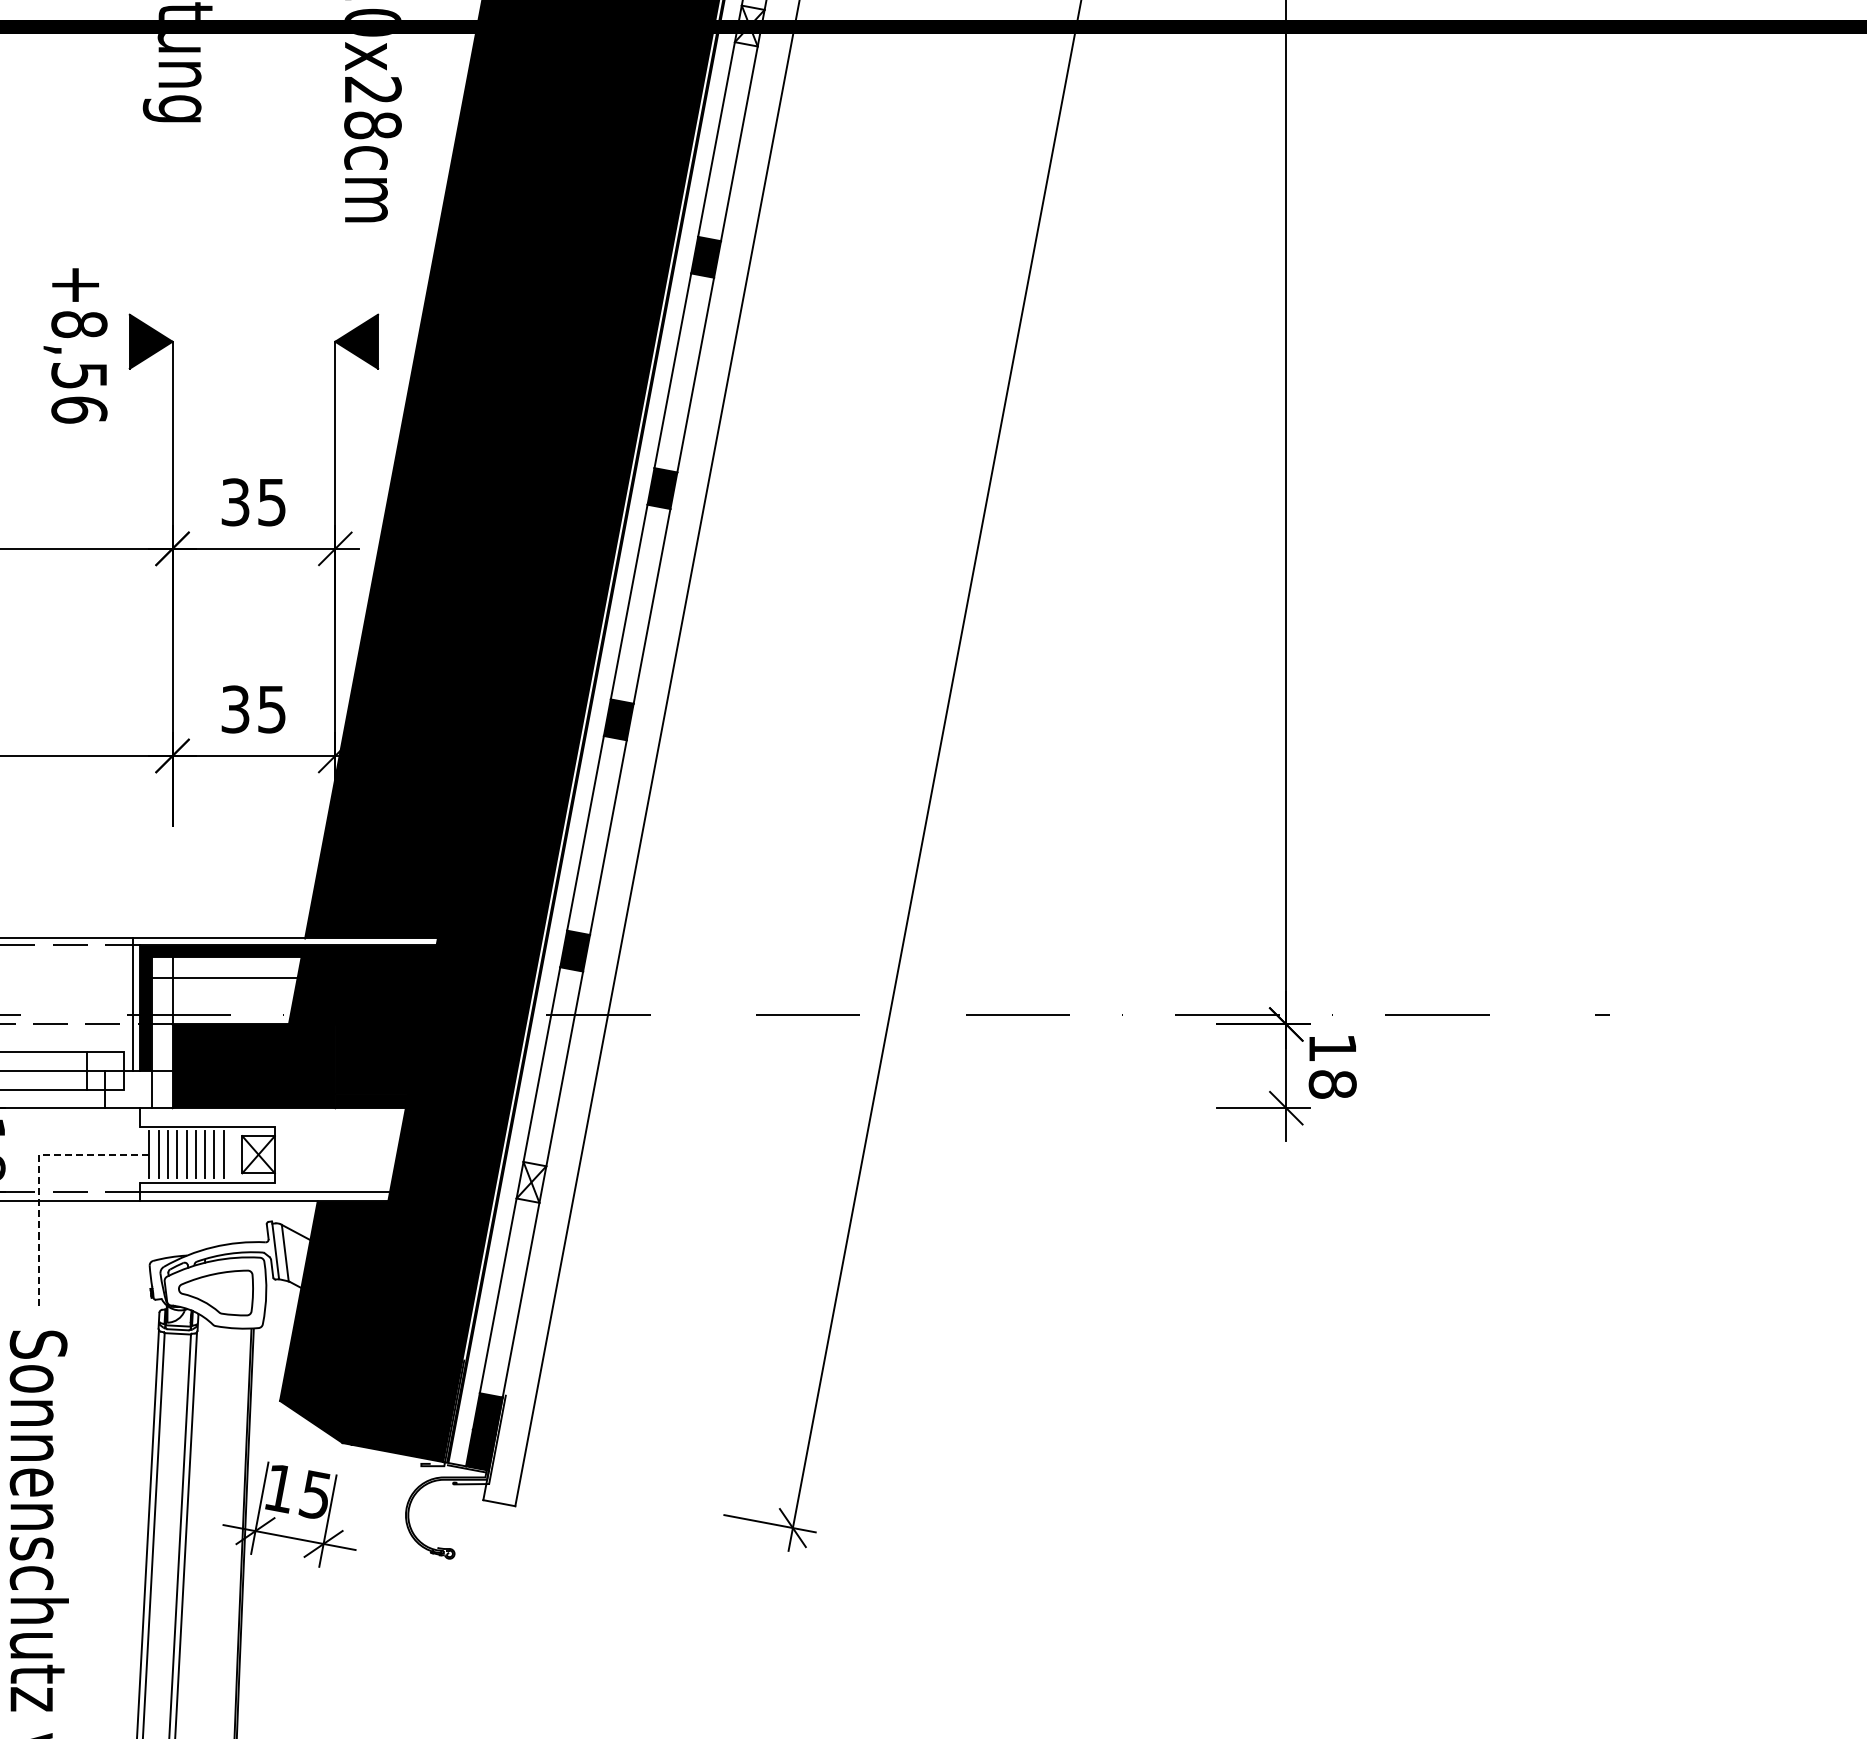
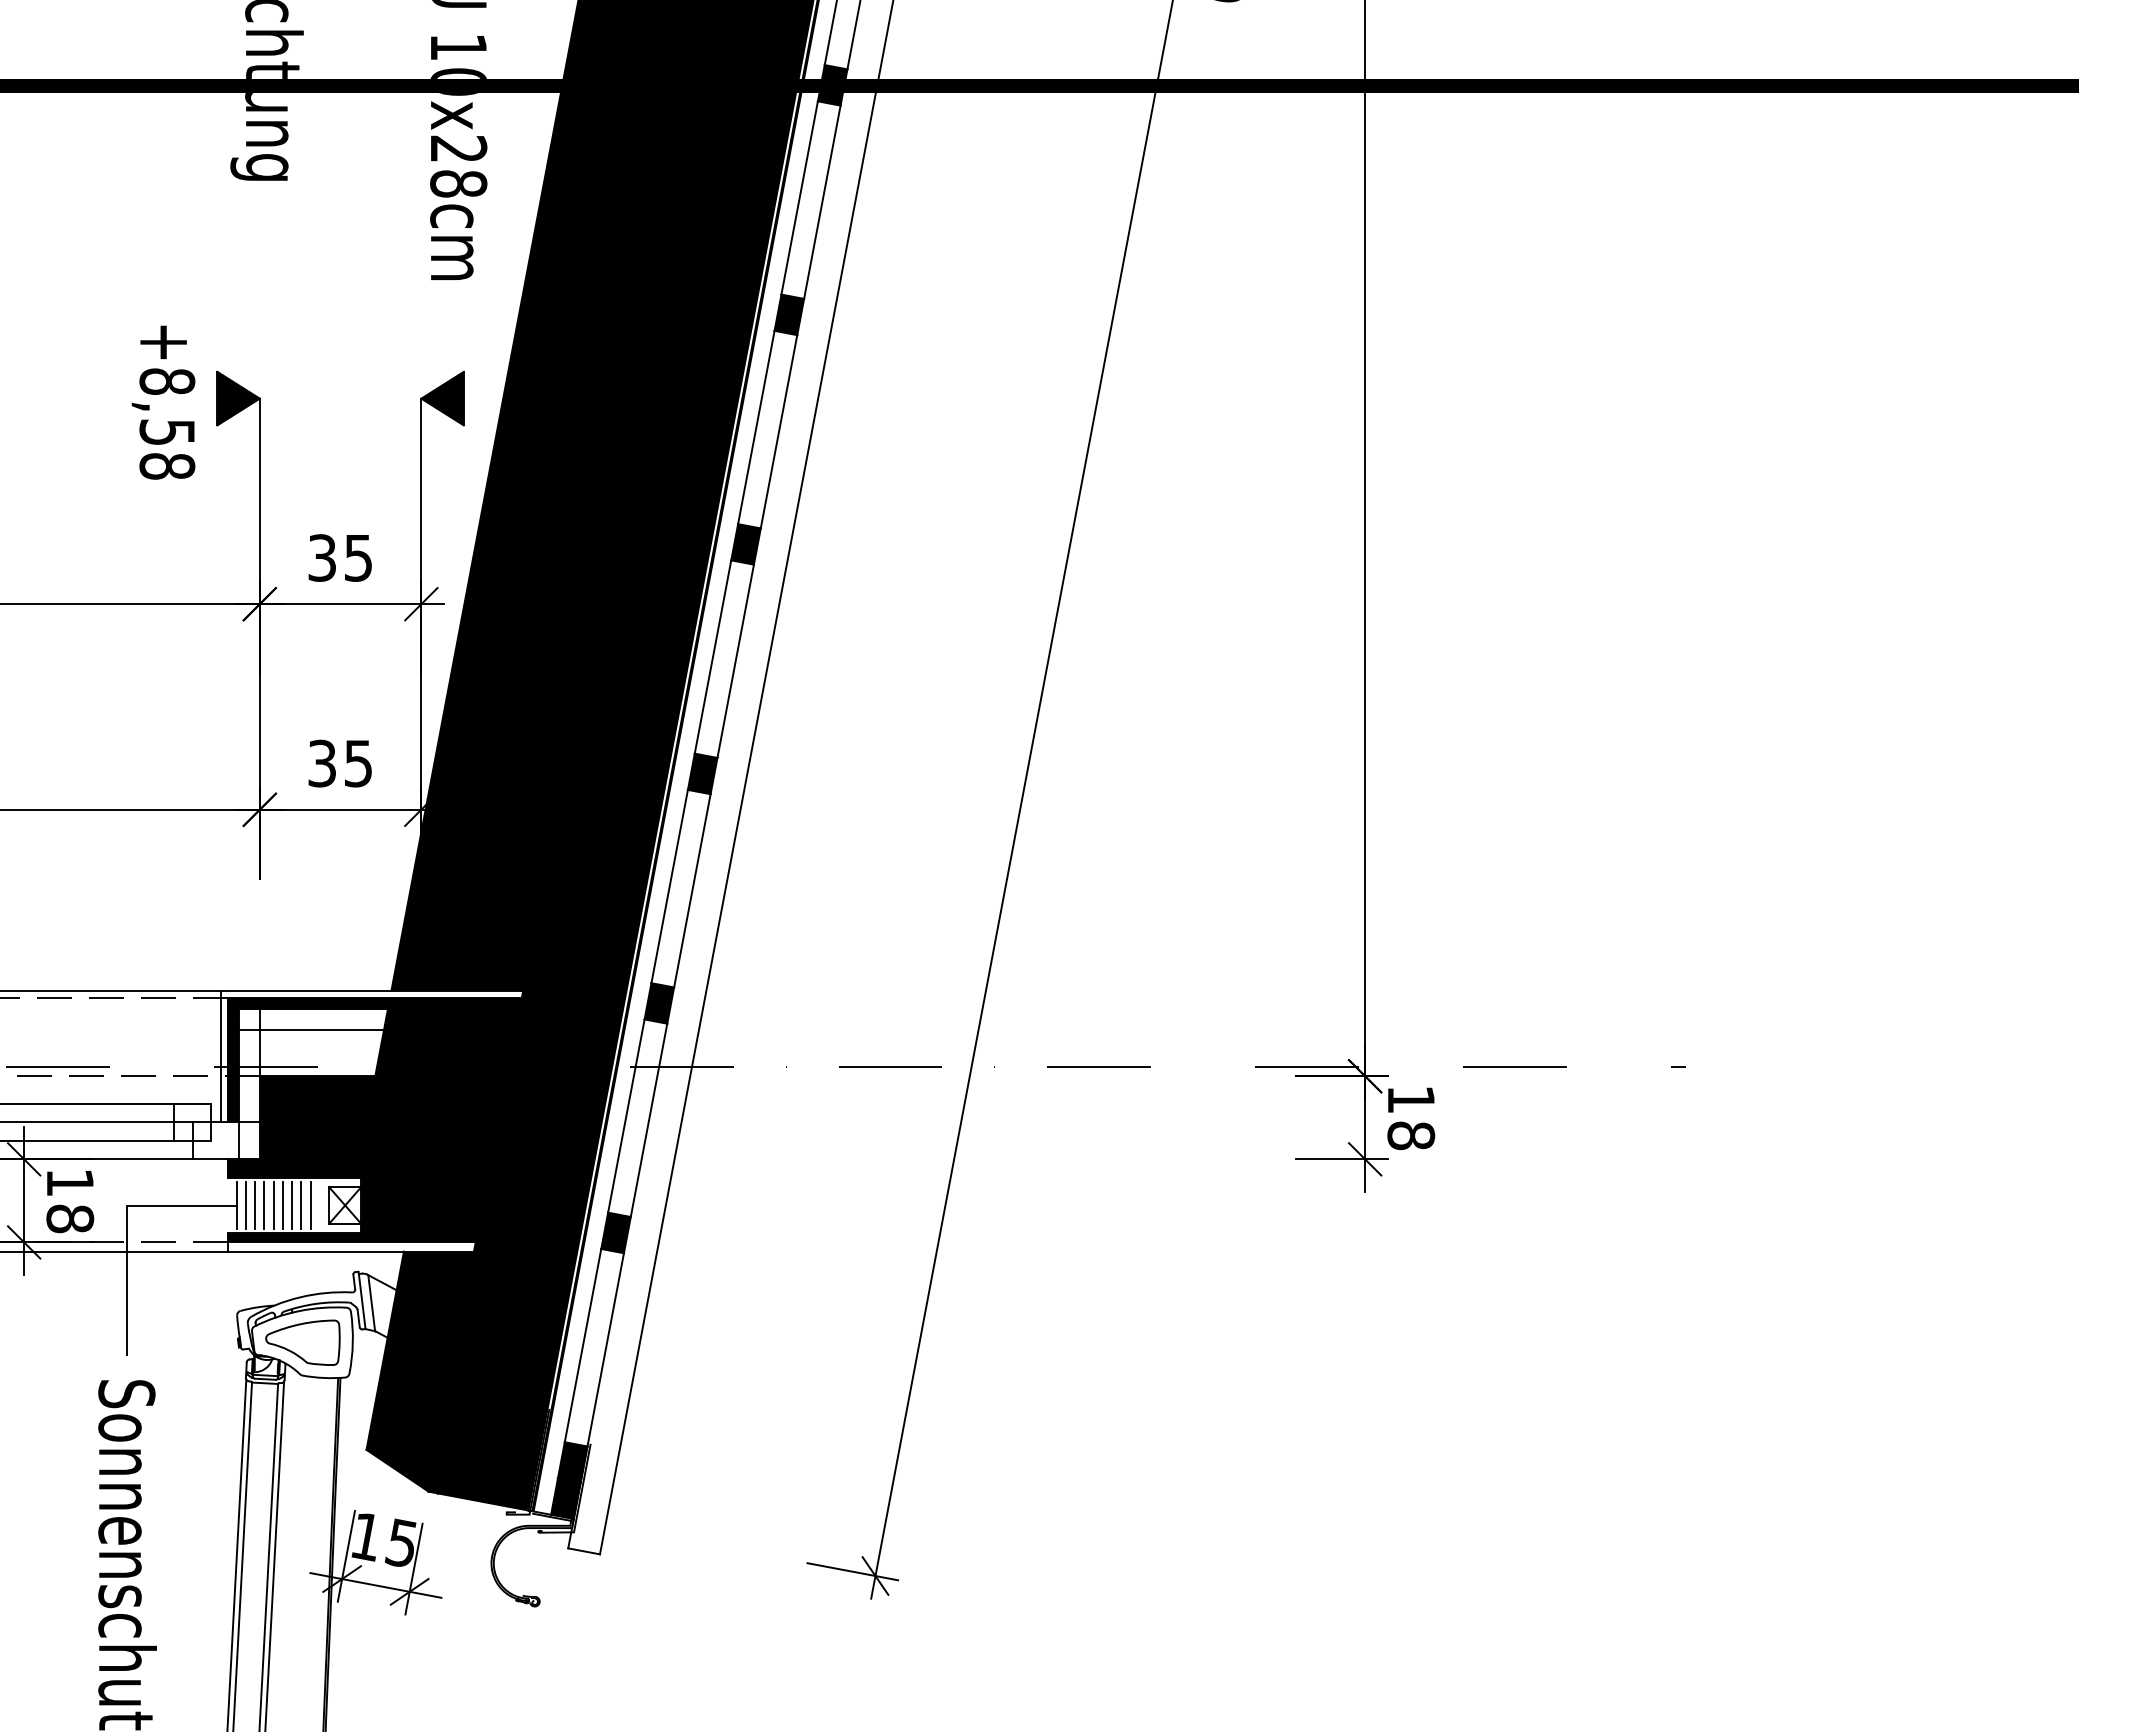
fill: (749, 26) -> (832, 85), added
text: (79, 410) -> (167, 466), +8,56 -> +8,58
fill: (272, 1149) -> (359, 1200), added
line: (38, 1174) -> (126, 1225), dashed -> solid
fill: (530, 1181) -> (615, 1232), added

